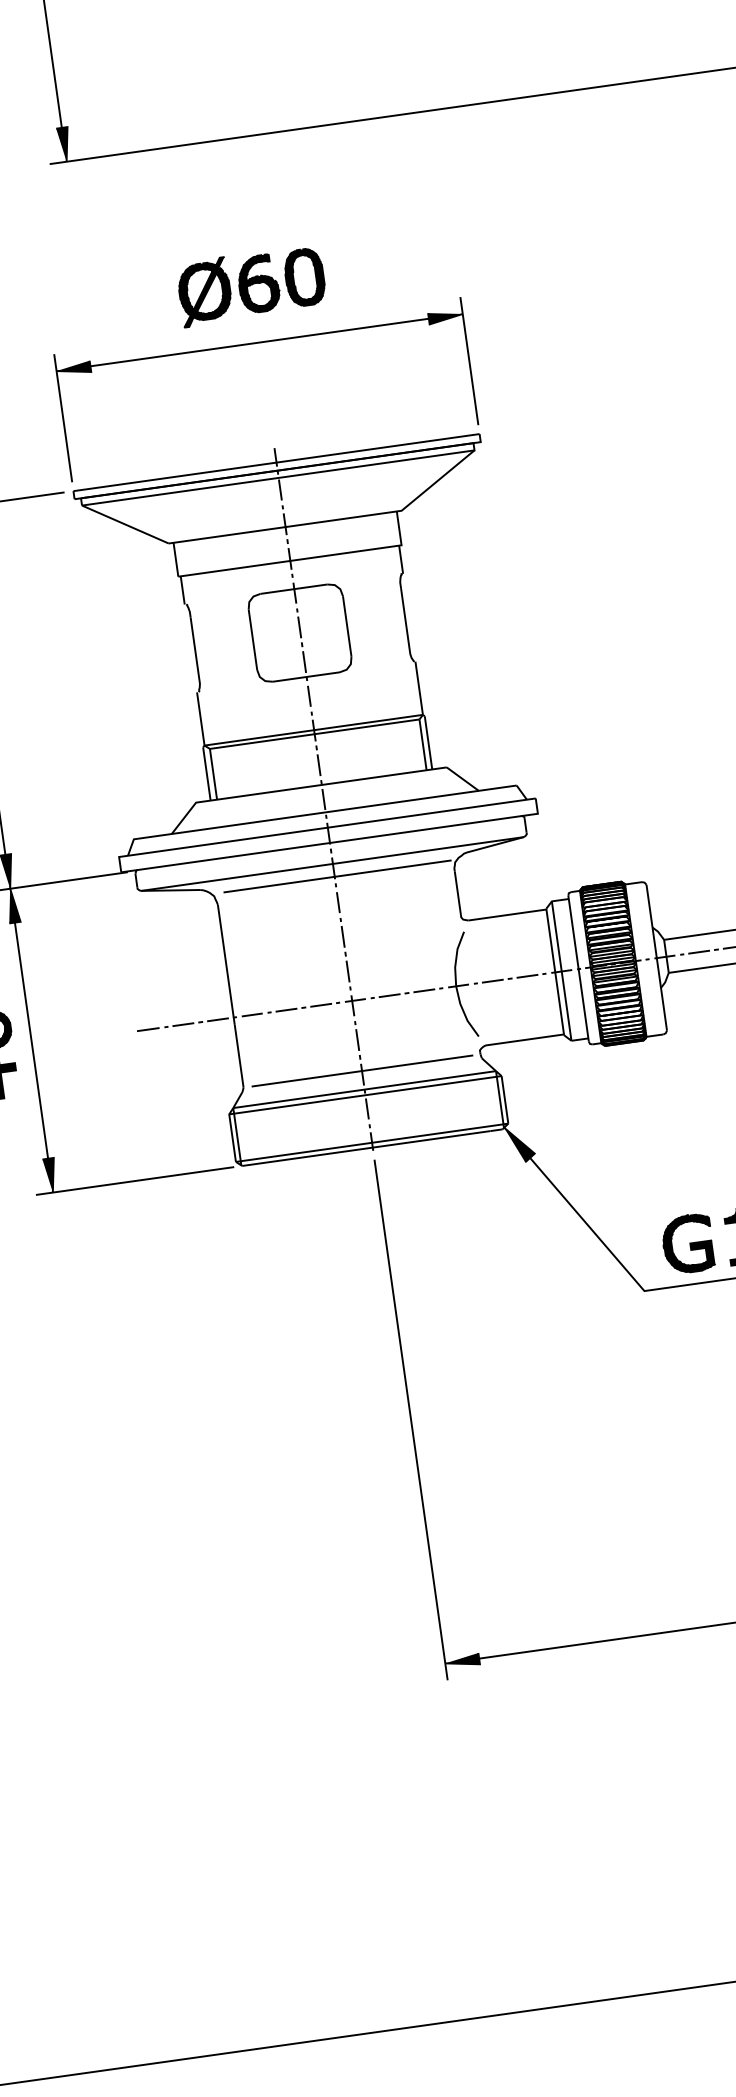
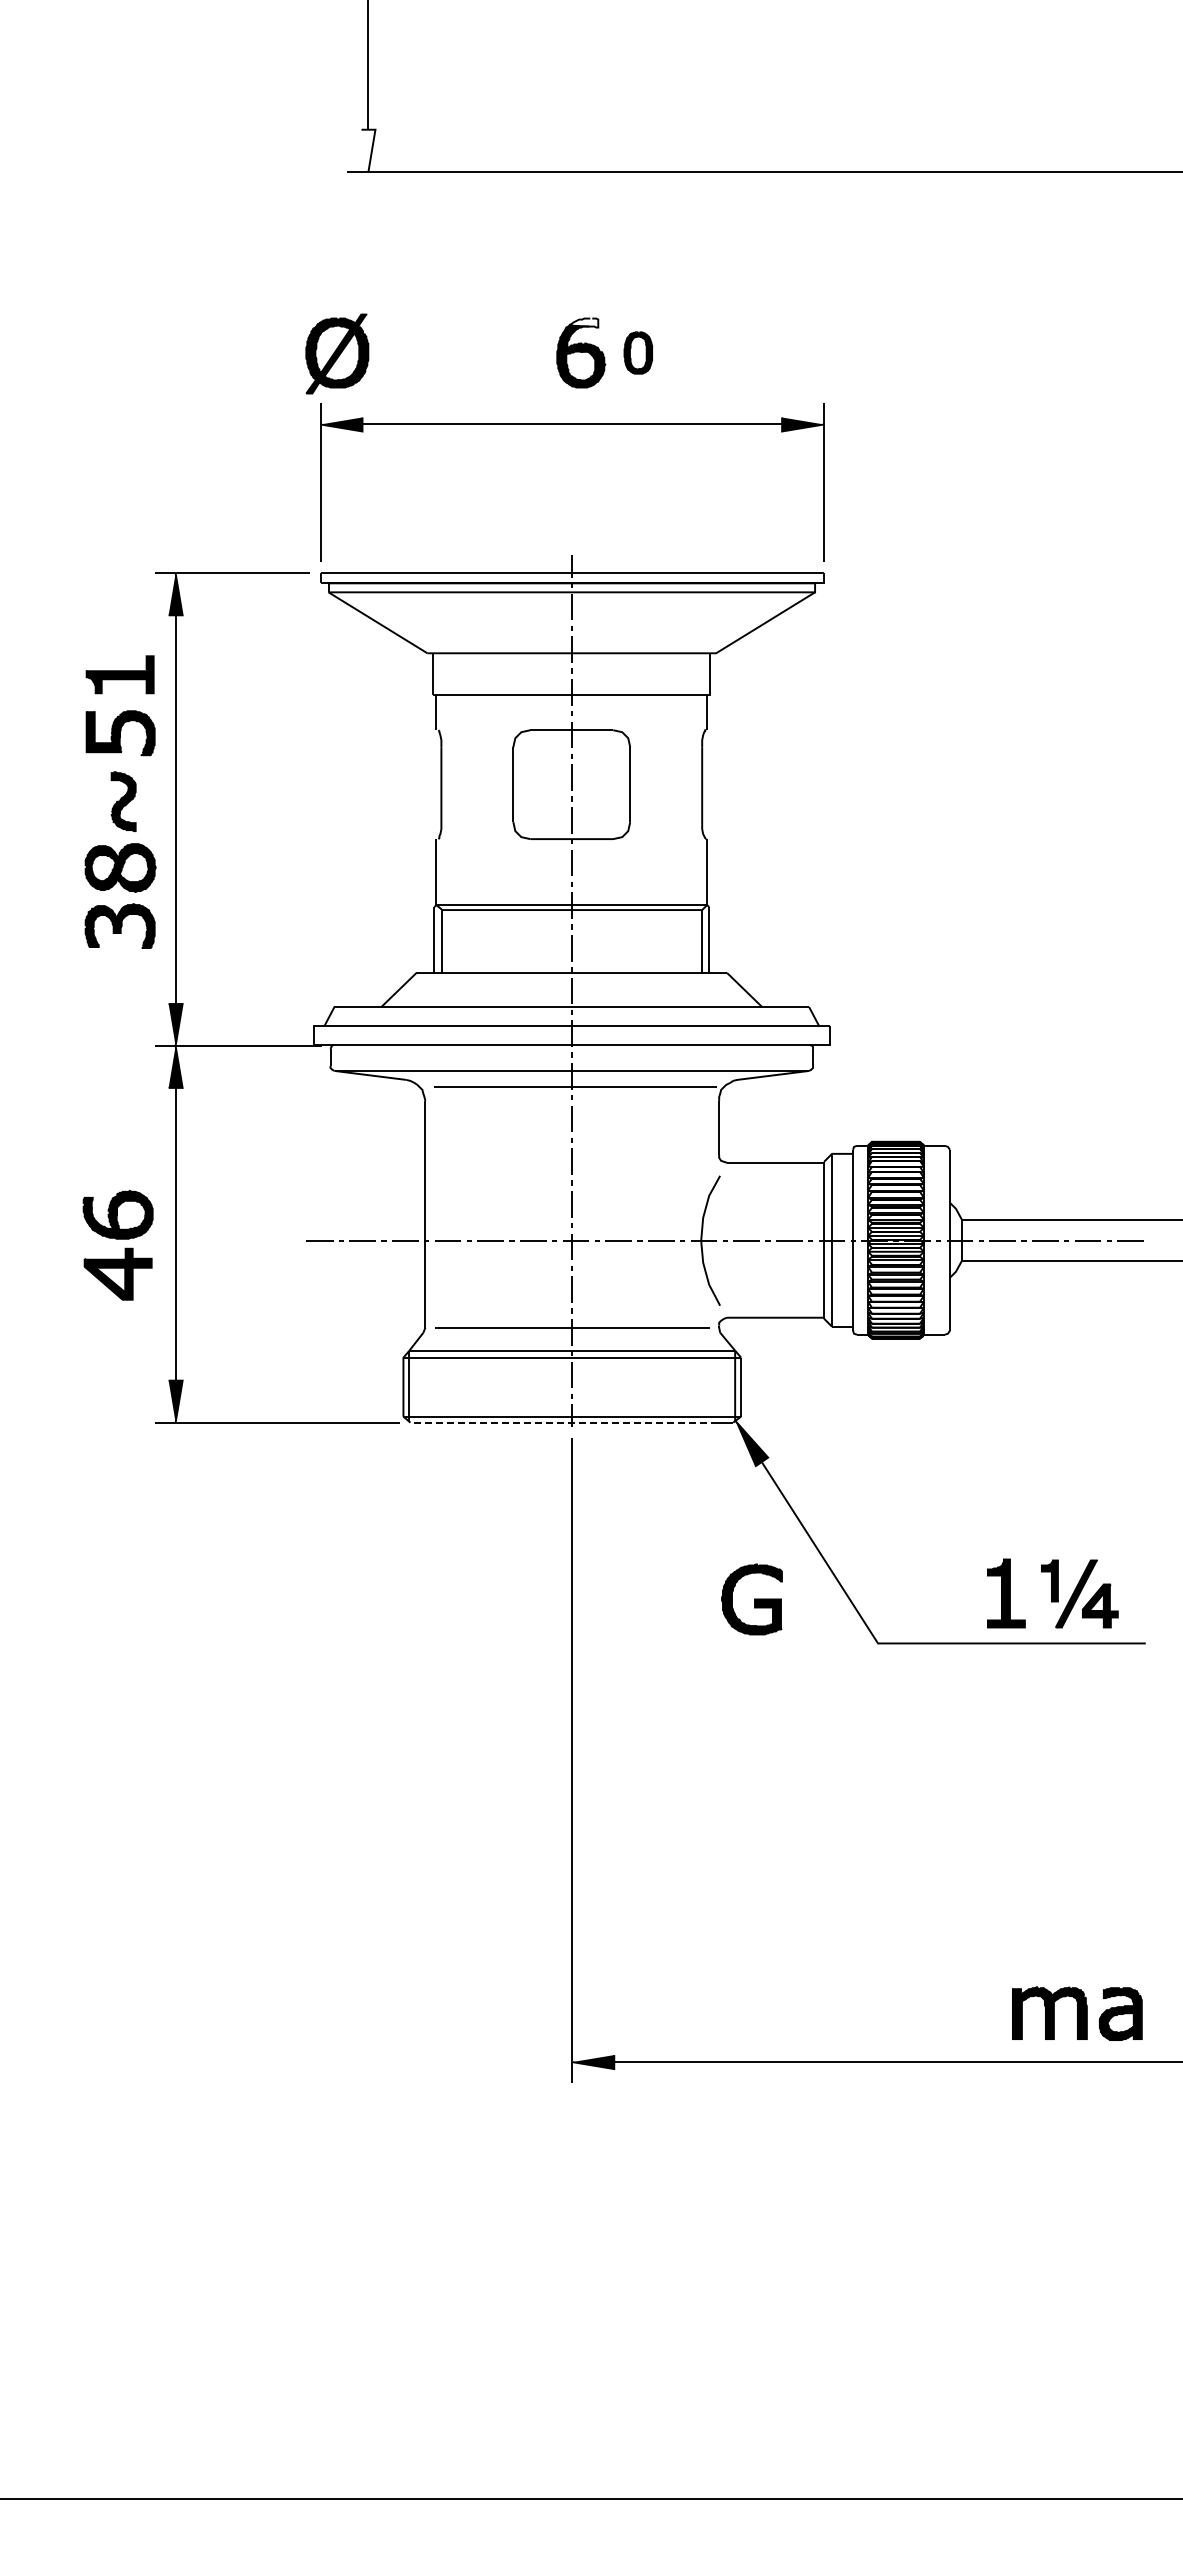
fill: (64, 144) -> (368, 150), removed
fill: (257, 259) -> (583, 322), removed
part: (304, 276) -> (638, 352), size x0.6
part: (205, 291) -> (337, 353), moved
line: (366, 1148) -> (564, 1422), solid -> dashed
part: (687, 1243) -> (751, 1599), moved

